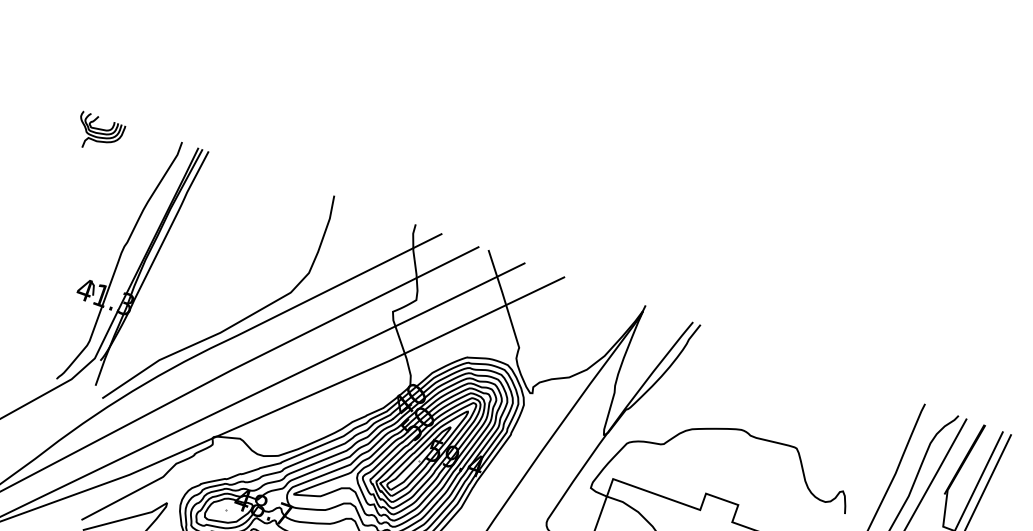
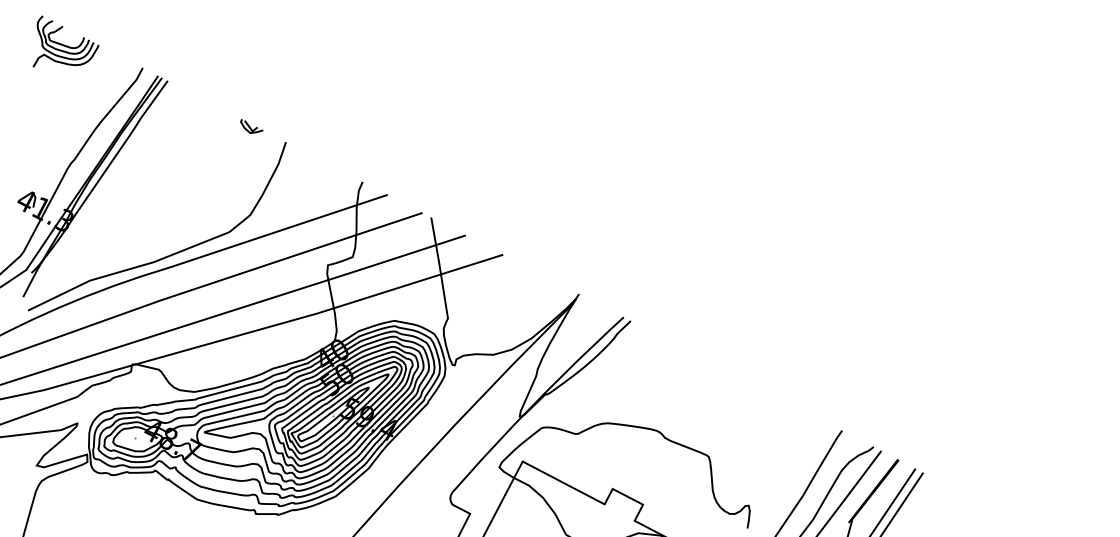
part: (101, 126) -> (65, 41), size x1.43
part: (297, 185) -> (251, 126), added

